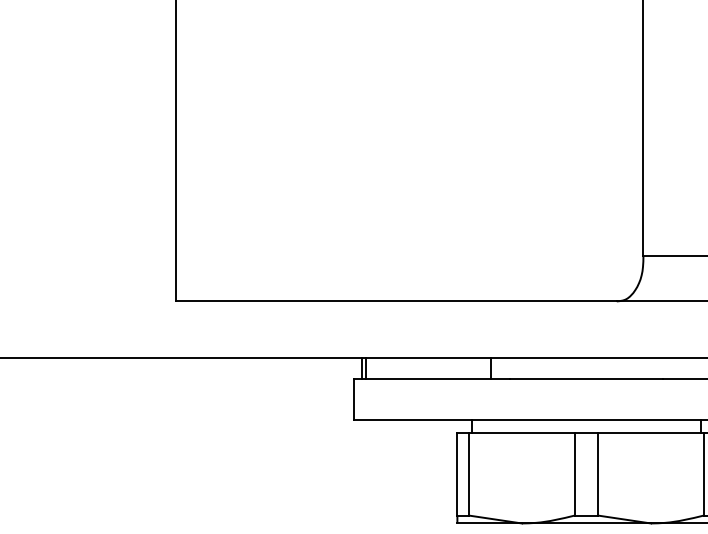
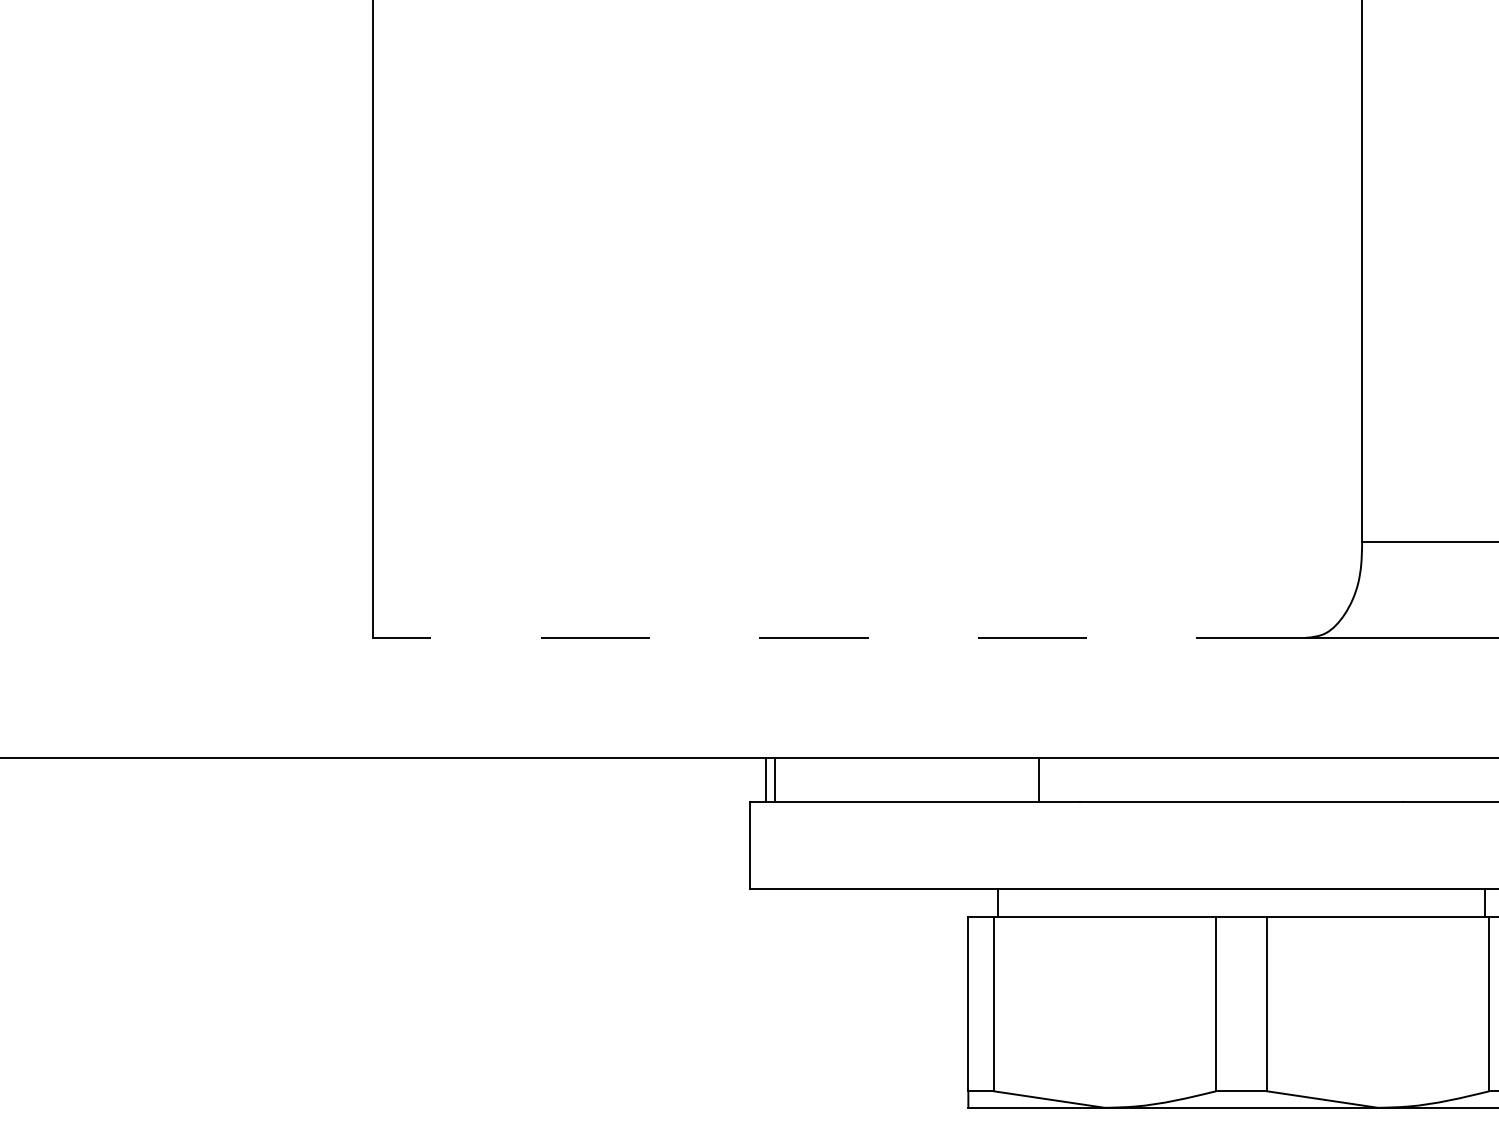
line: (395, 301) -> (837, 638), solid -> dashed

